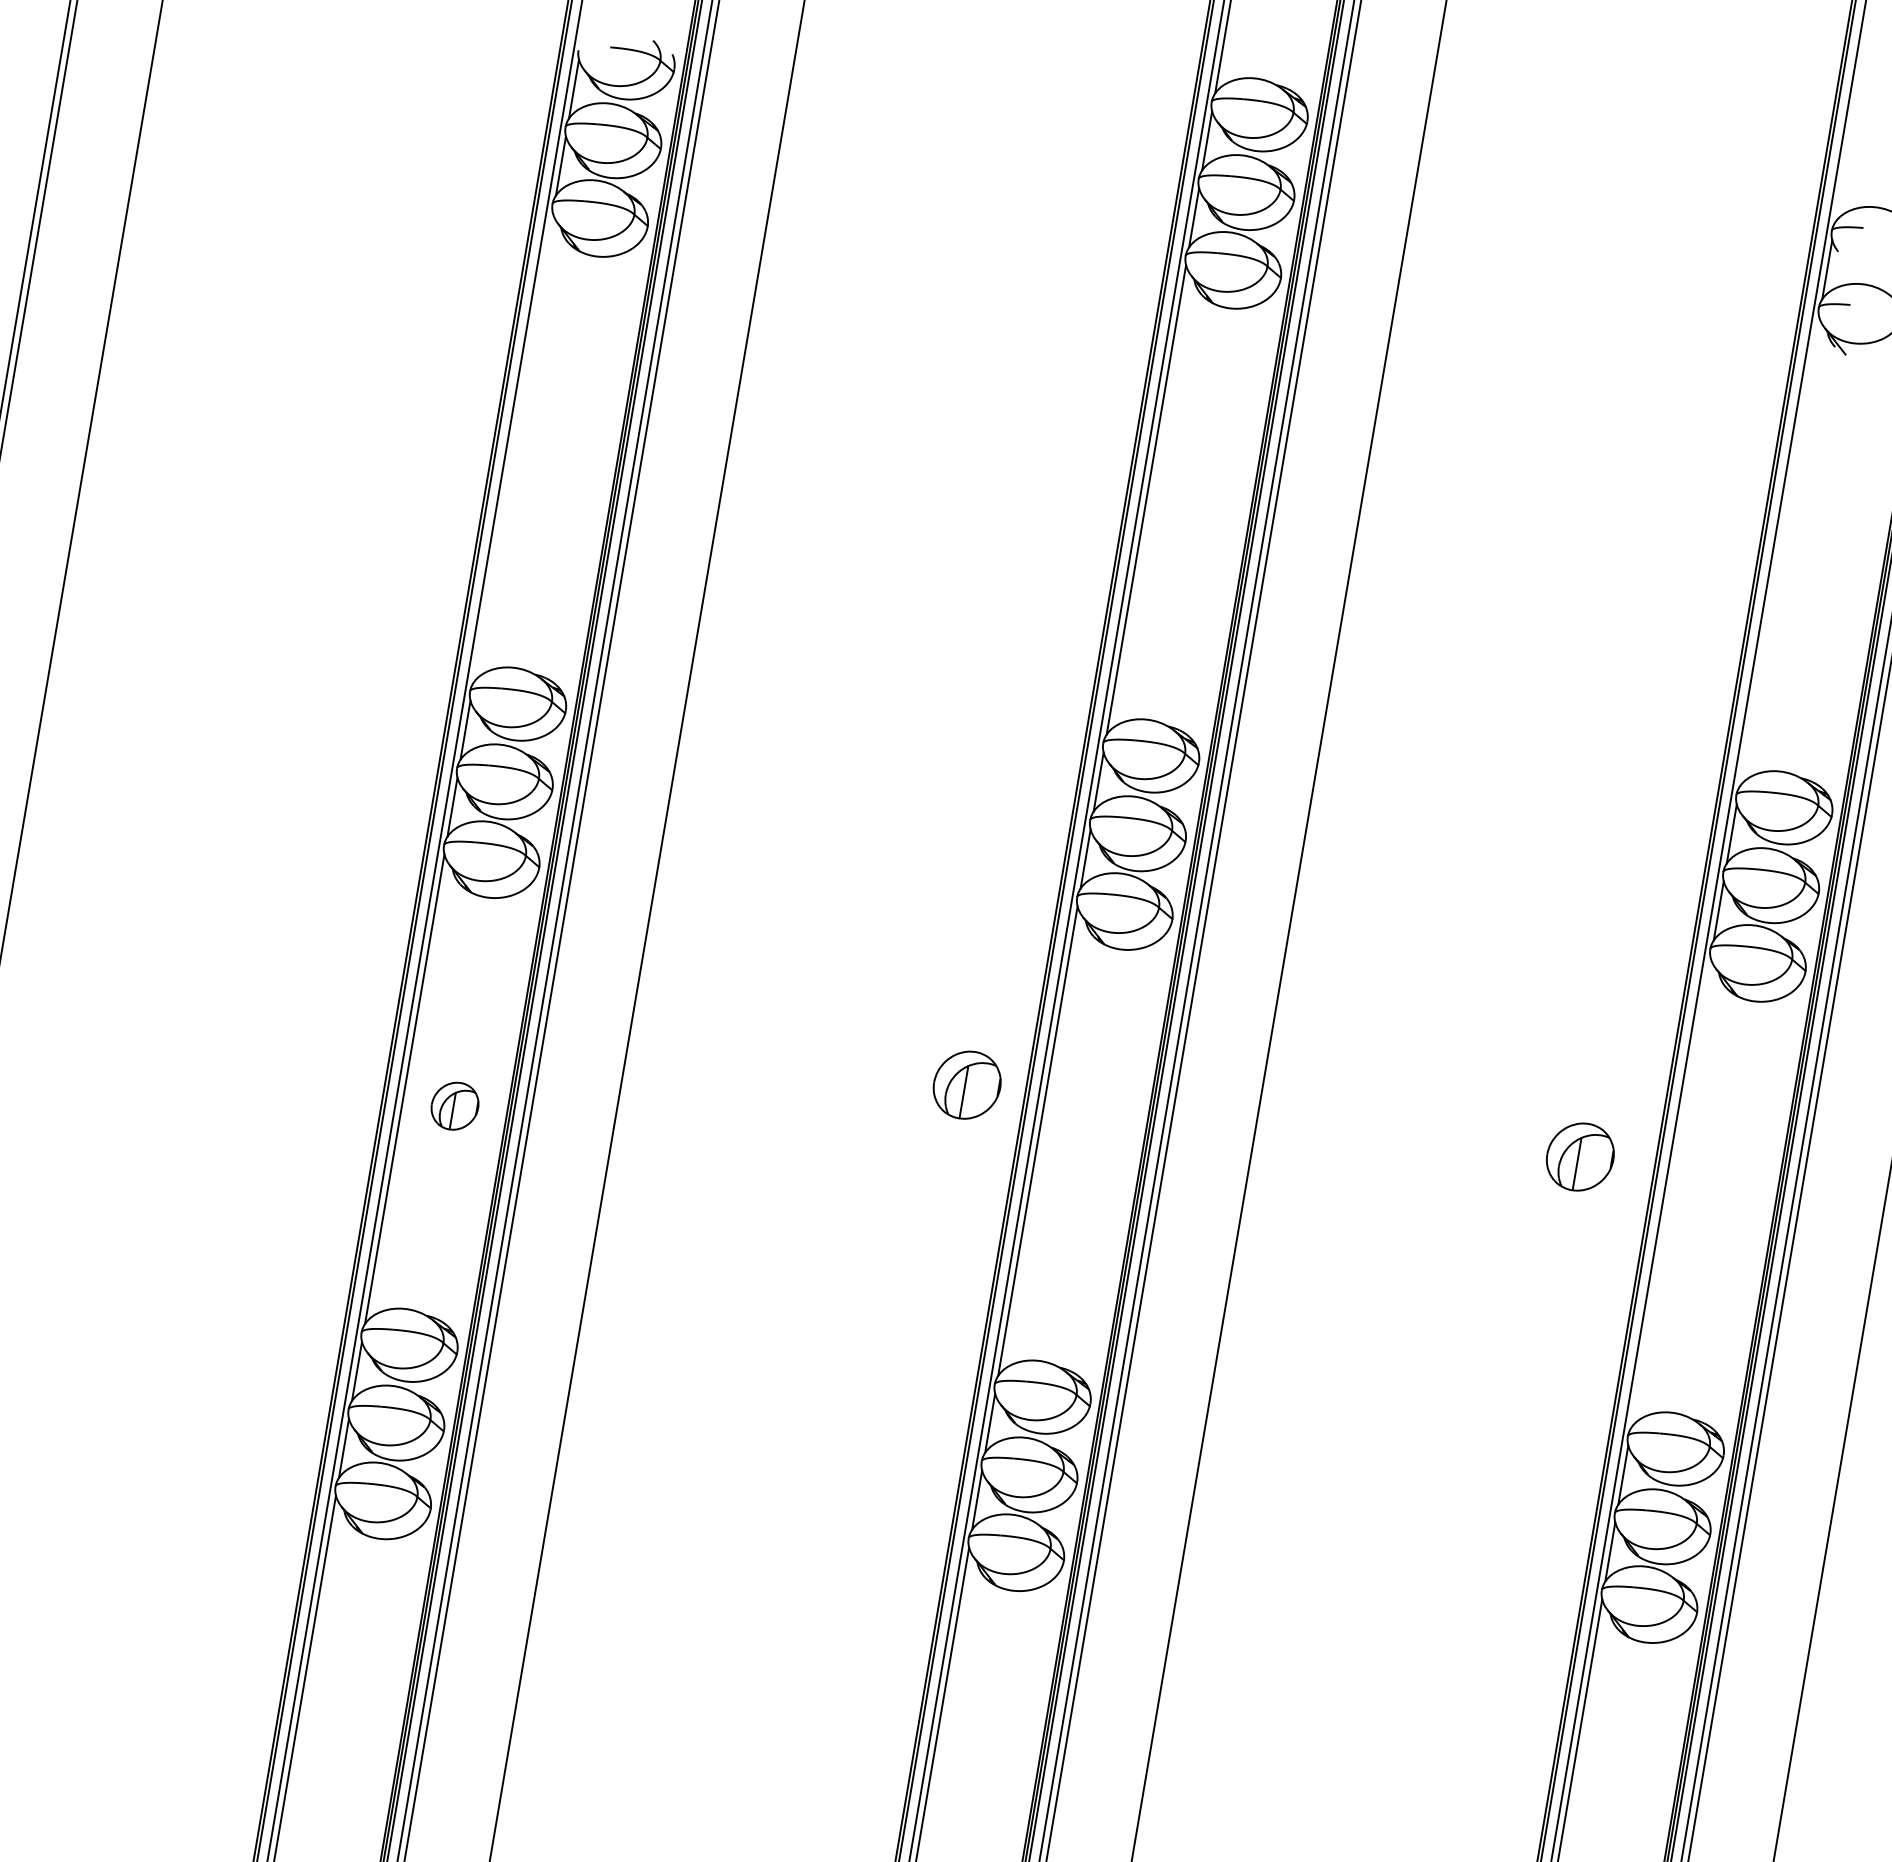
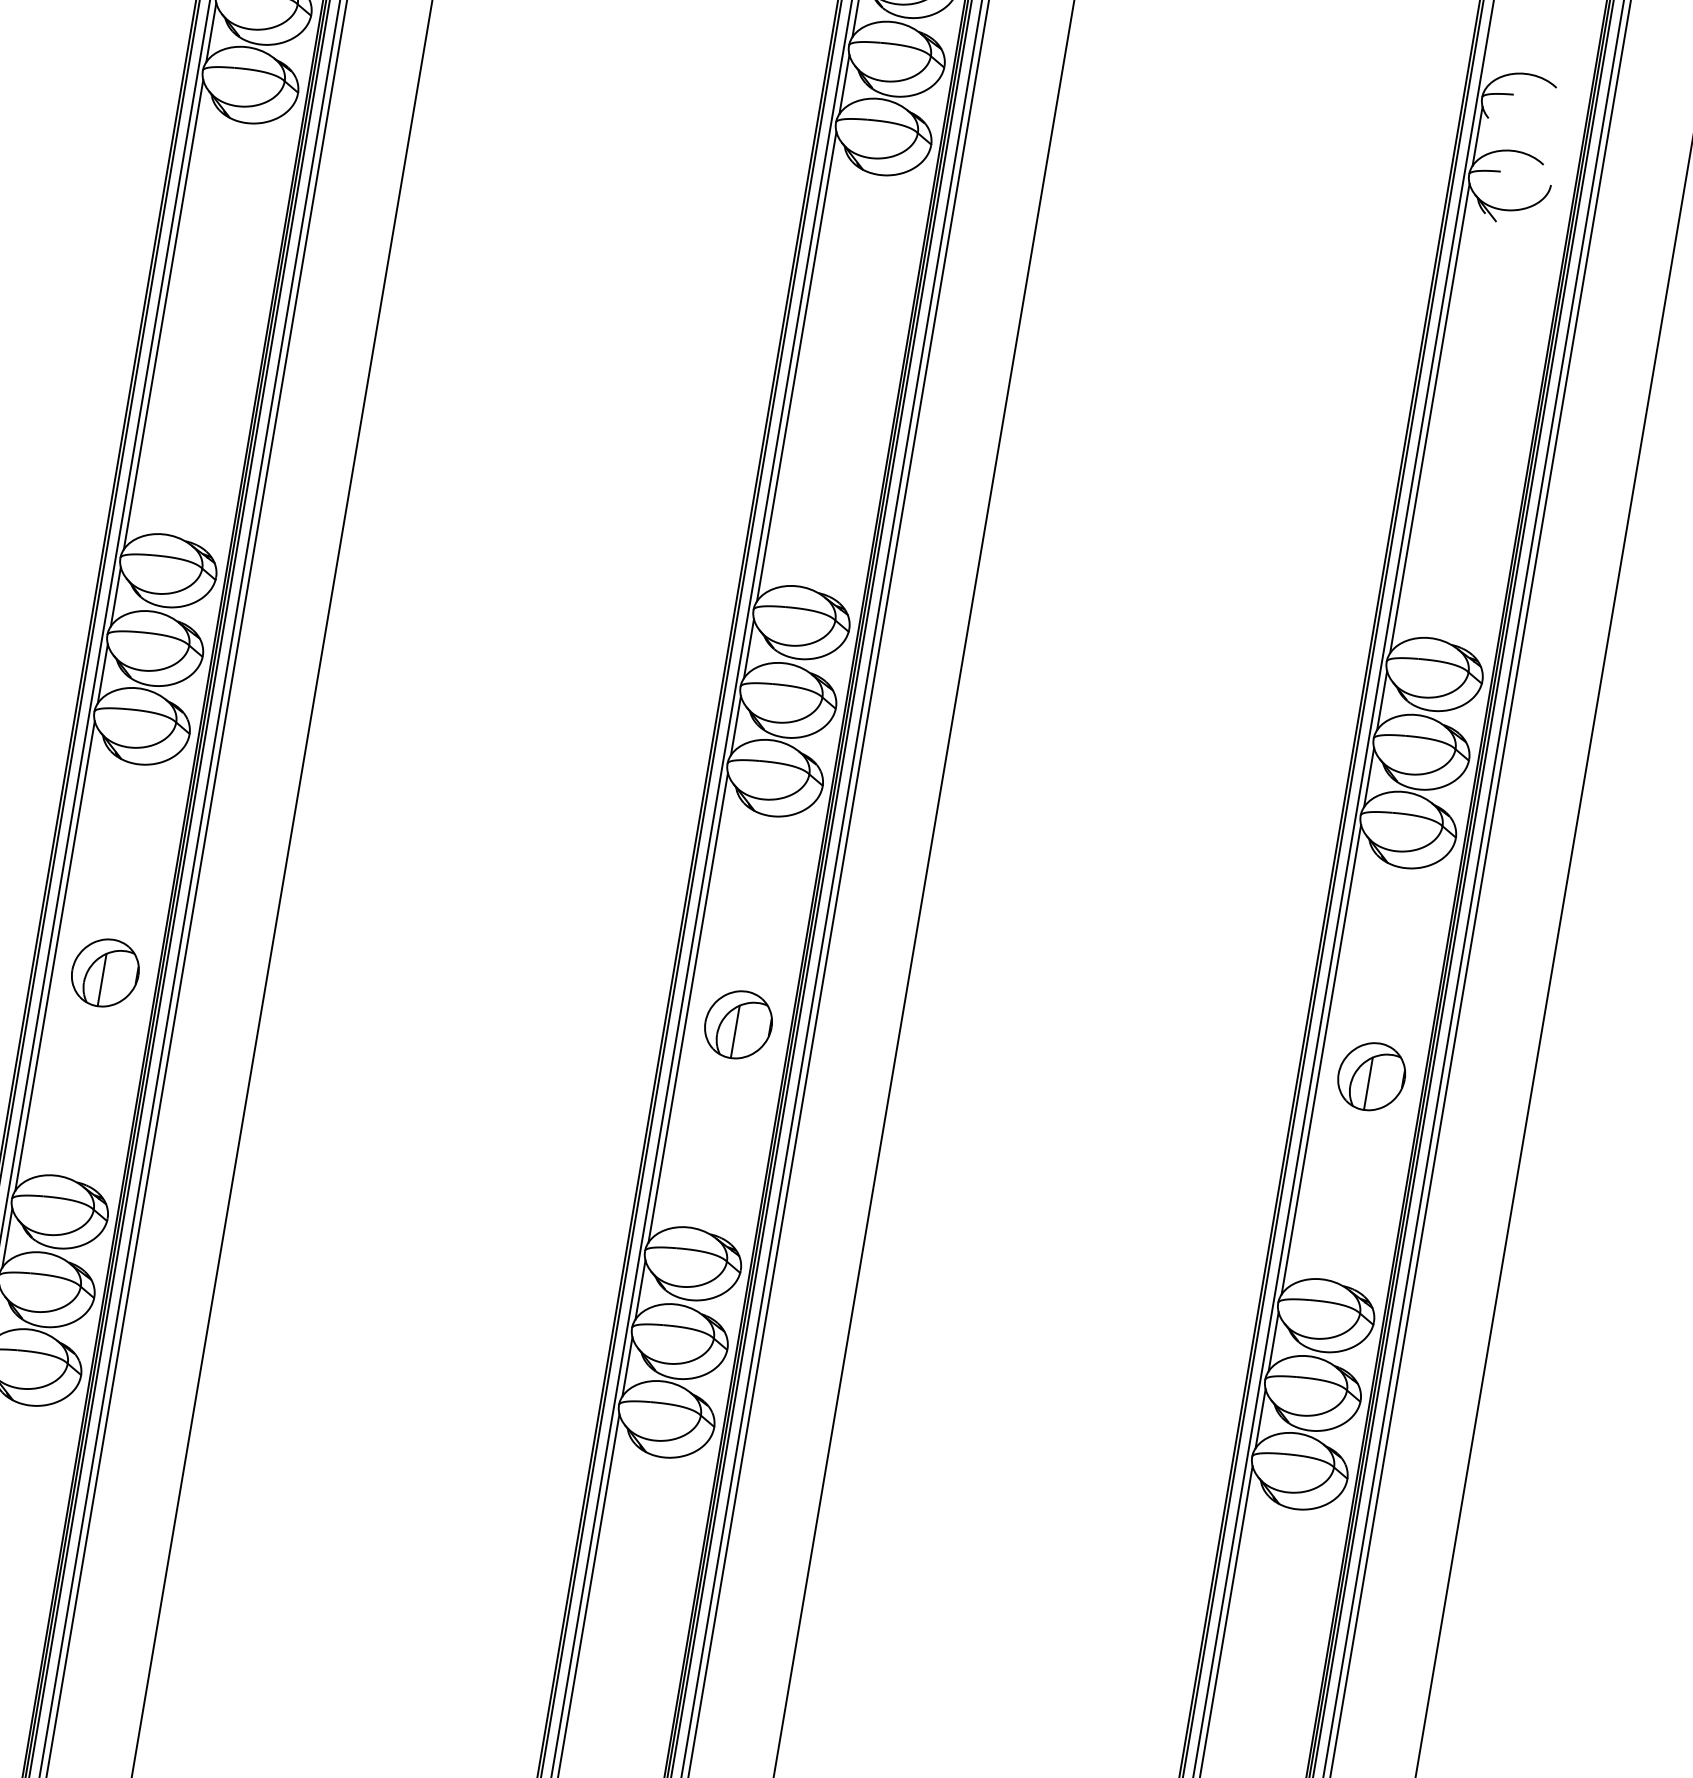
line: (512, 447) -> (162, 314), added
line: (1779, 551) -> (1429, 418), added
part: (966, 1084) -> (737, 1024), moved
part: (454, 1105) -> (104, 972), size x1.43
part: (1580, 1156) -> (1371, 1076), moved
line: (1670, 1192) -> (1320, 1059), added

